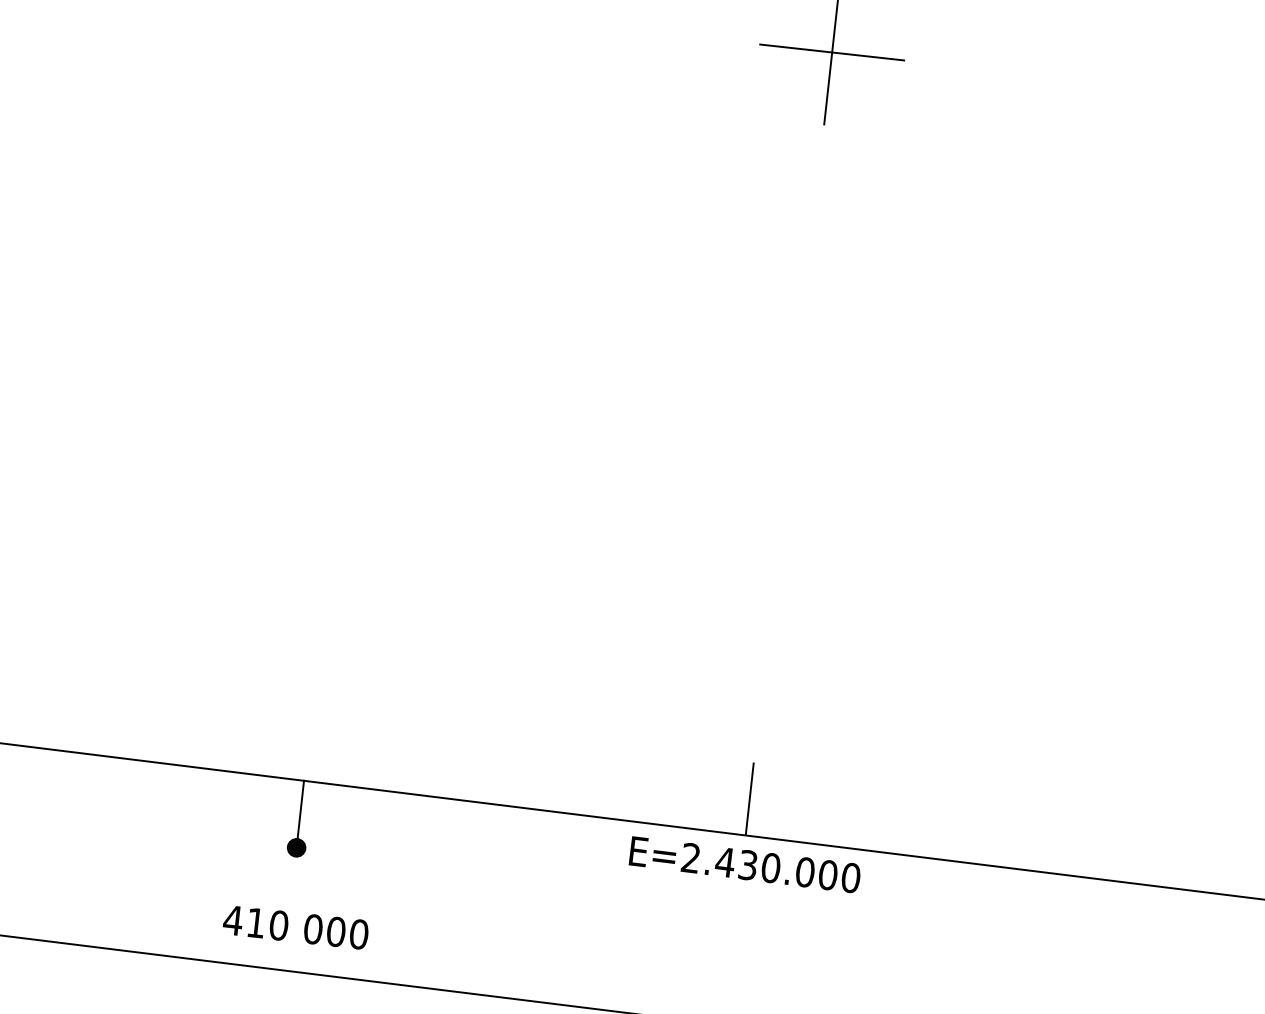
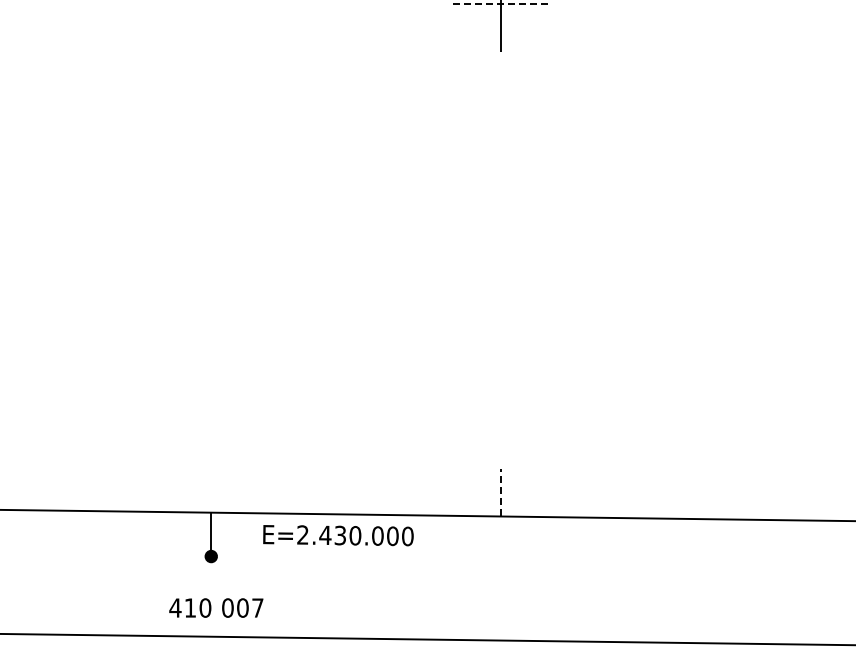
line: (831, 53) -> (500, 4), solid -> dashed
line: (749, 798) -> (500, 492), solid -> dashed
text: (745, 864) -> (338, 535), moved
text: (358, 933) -> (257, 607), 000 -> 007

